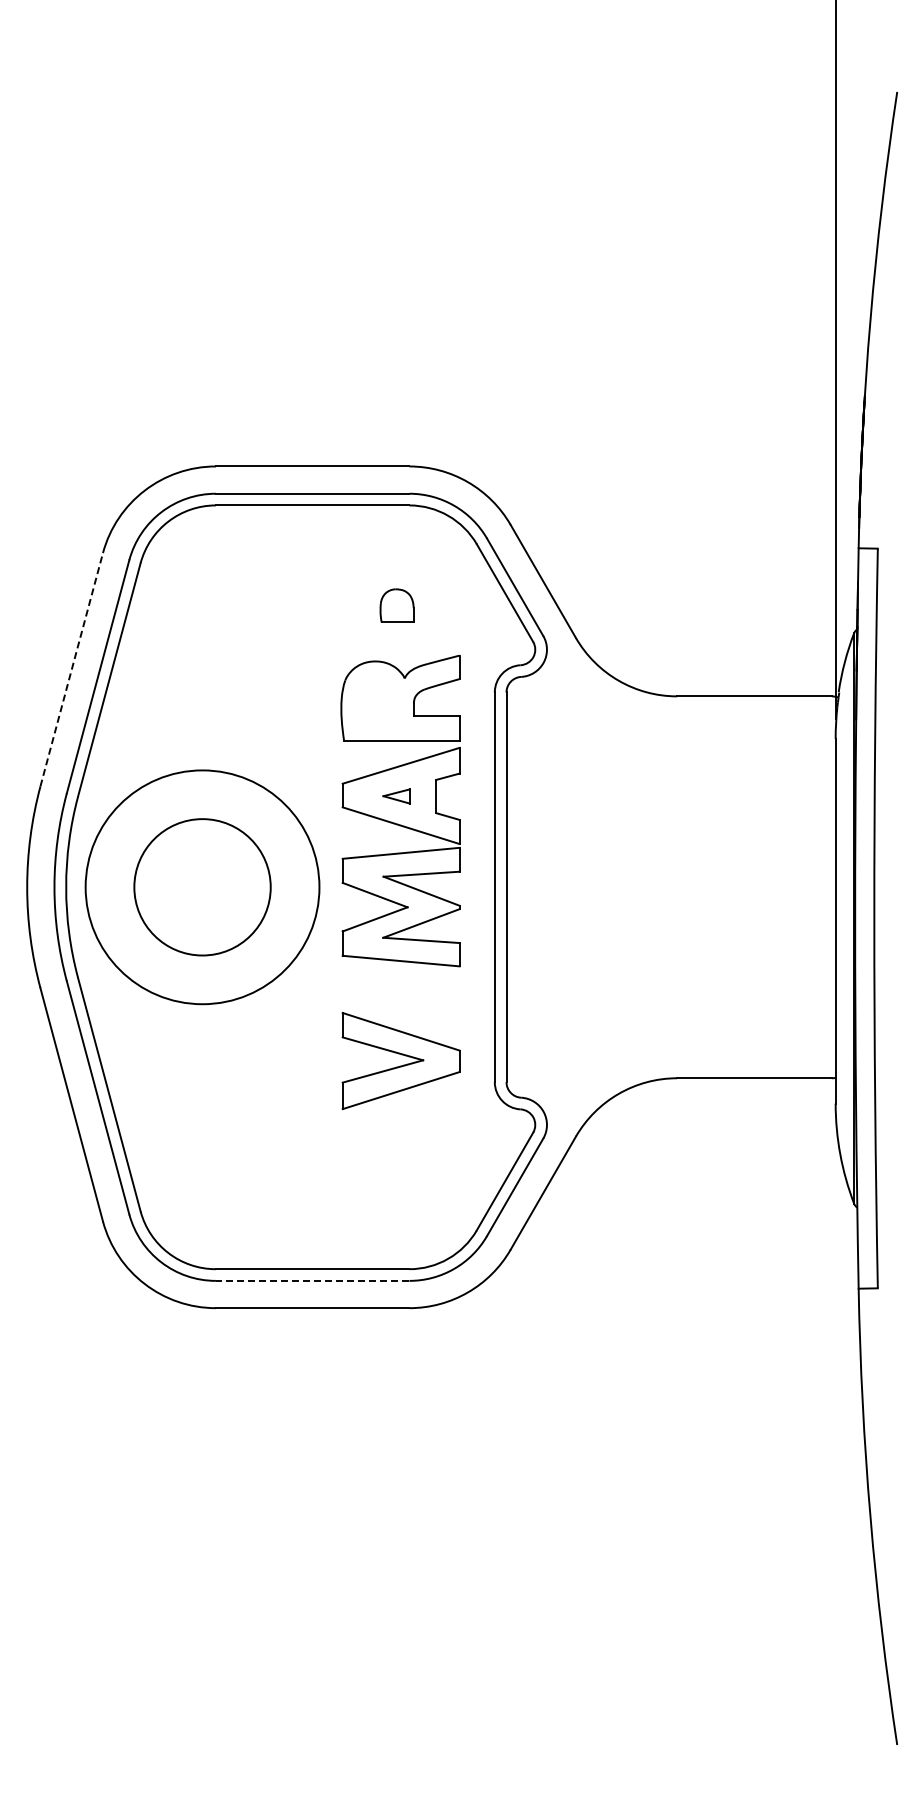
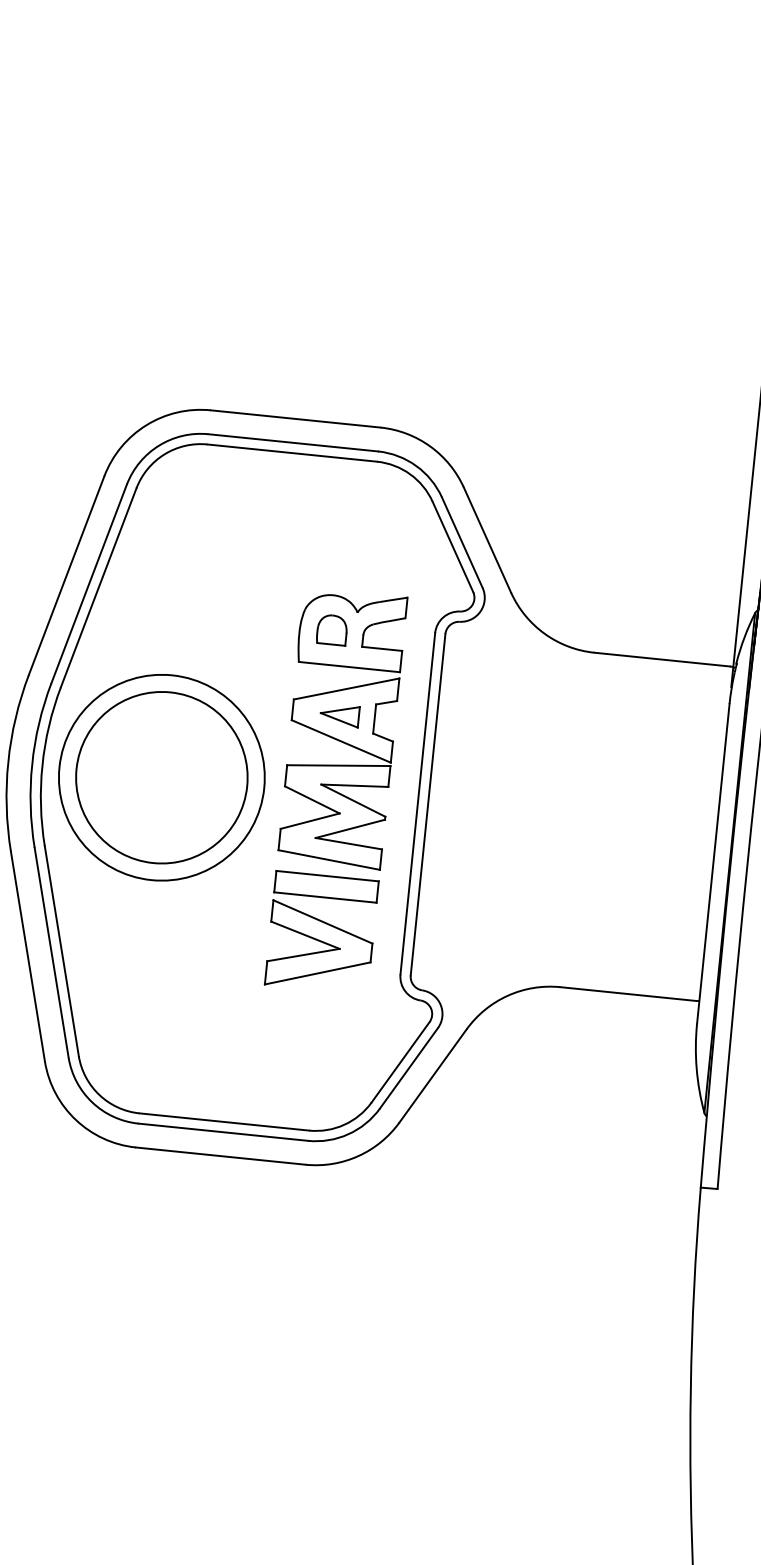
part: (396, 605) -> (331, 629), moved
line: (71, 669) -> (66, 575), dashed -> solid
part: (396, 796) -> (339, 715), size x1.67
circle: (202, 886) -> (161, 777), size x1.43
part: (401, 991) -> (326, 886), added
line: (312, 1280) -> (223, 1131), dashed -> solid

